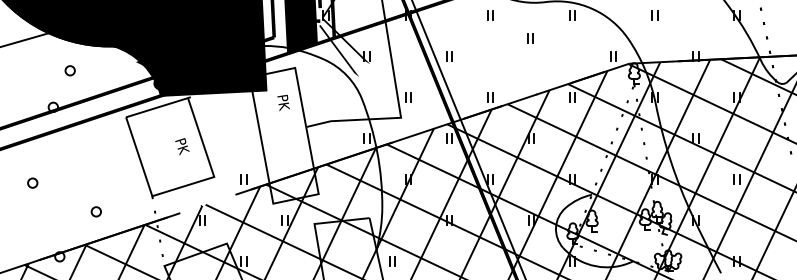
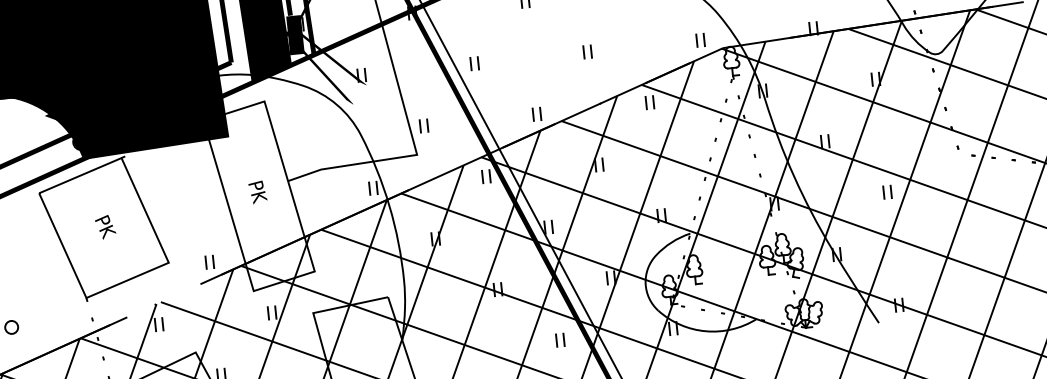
fill: (322, 22) -> (295, 35), added
part: (530, 38) -> (587, 52), moved
text: (283, 102) -> (257, 191), moved
text: (182, 146) -> (105, 226), moved
part: (392, 261) -> (560, 339), moved

